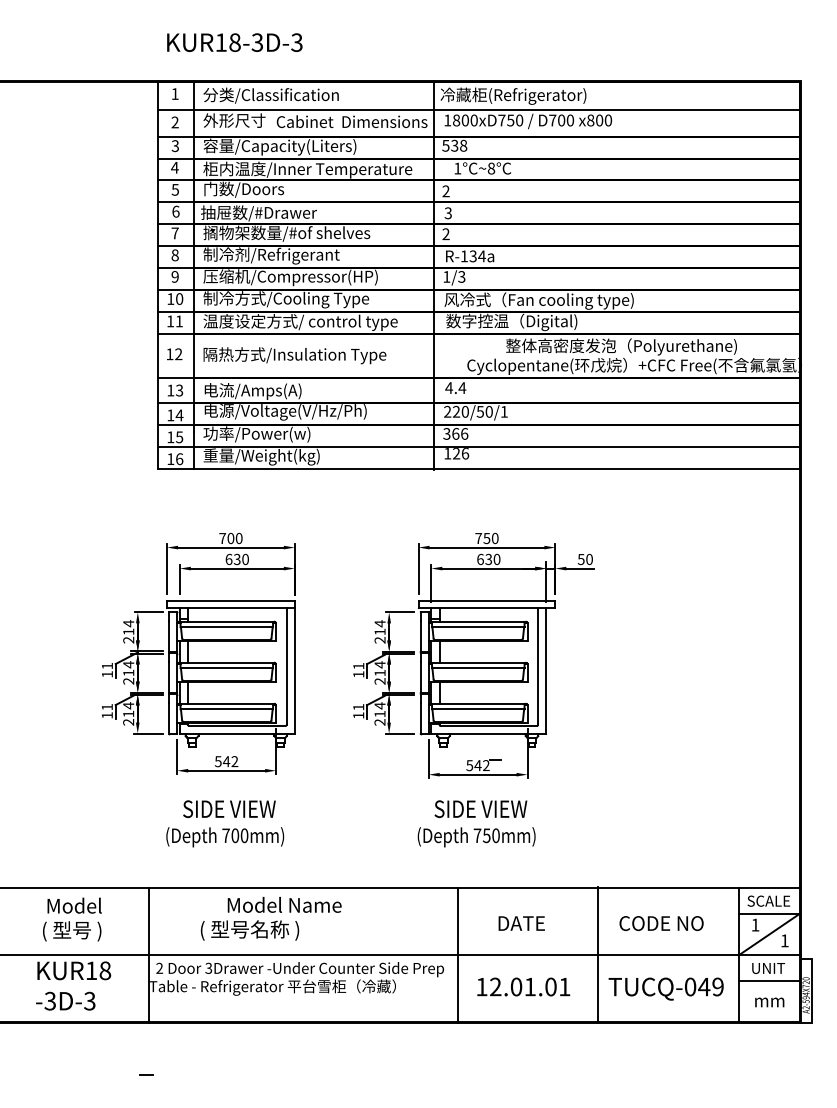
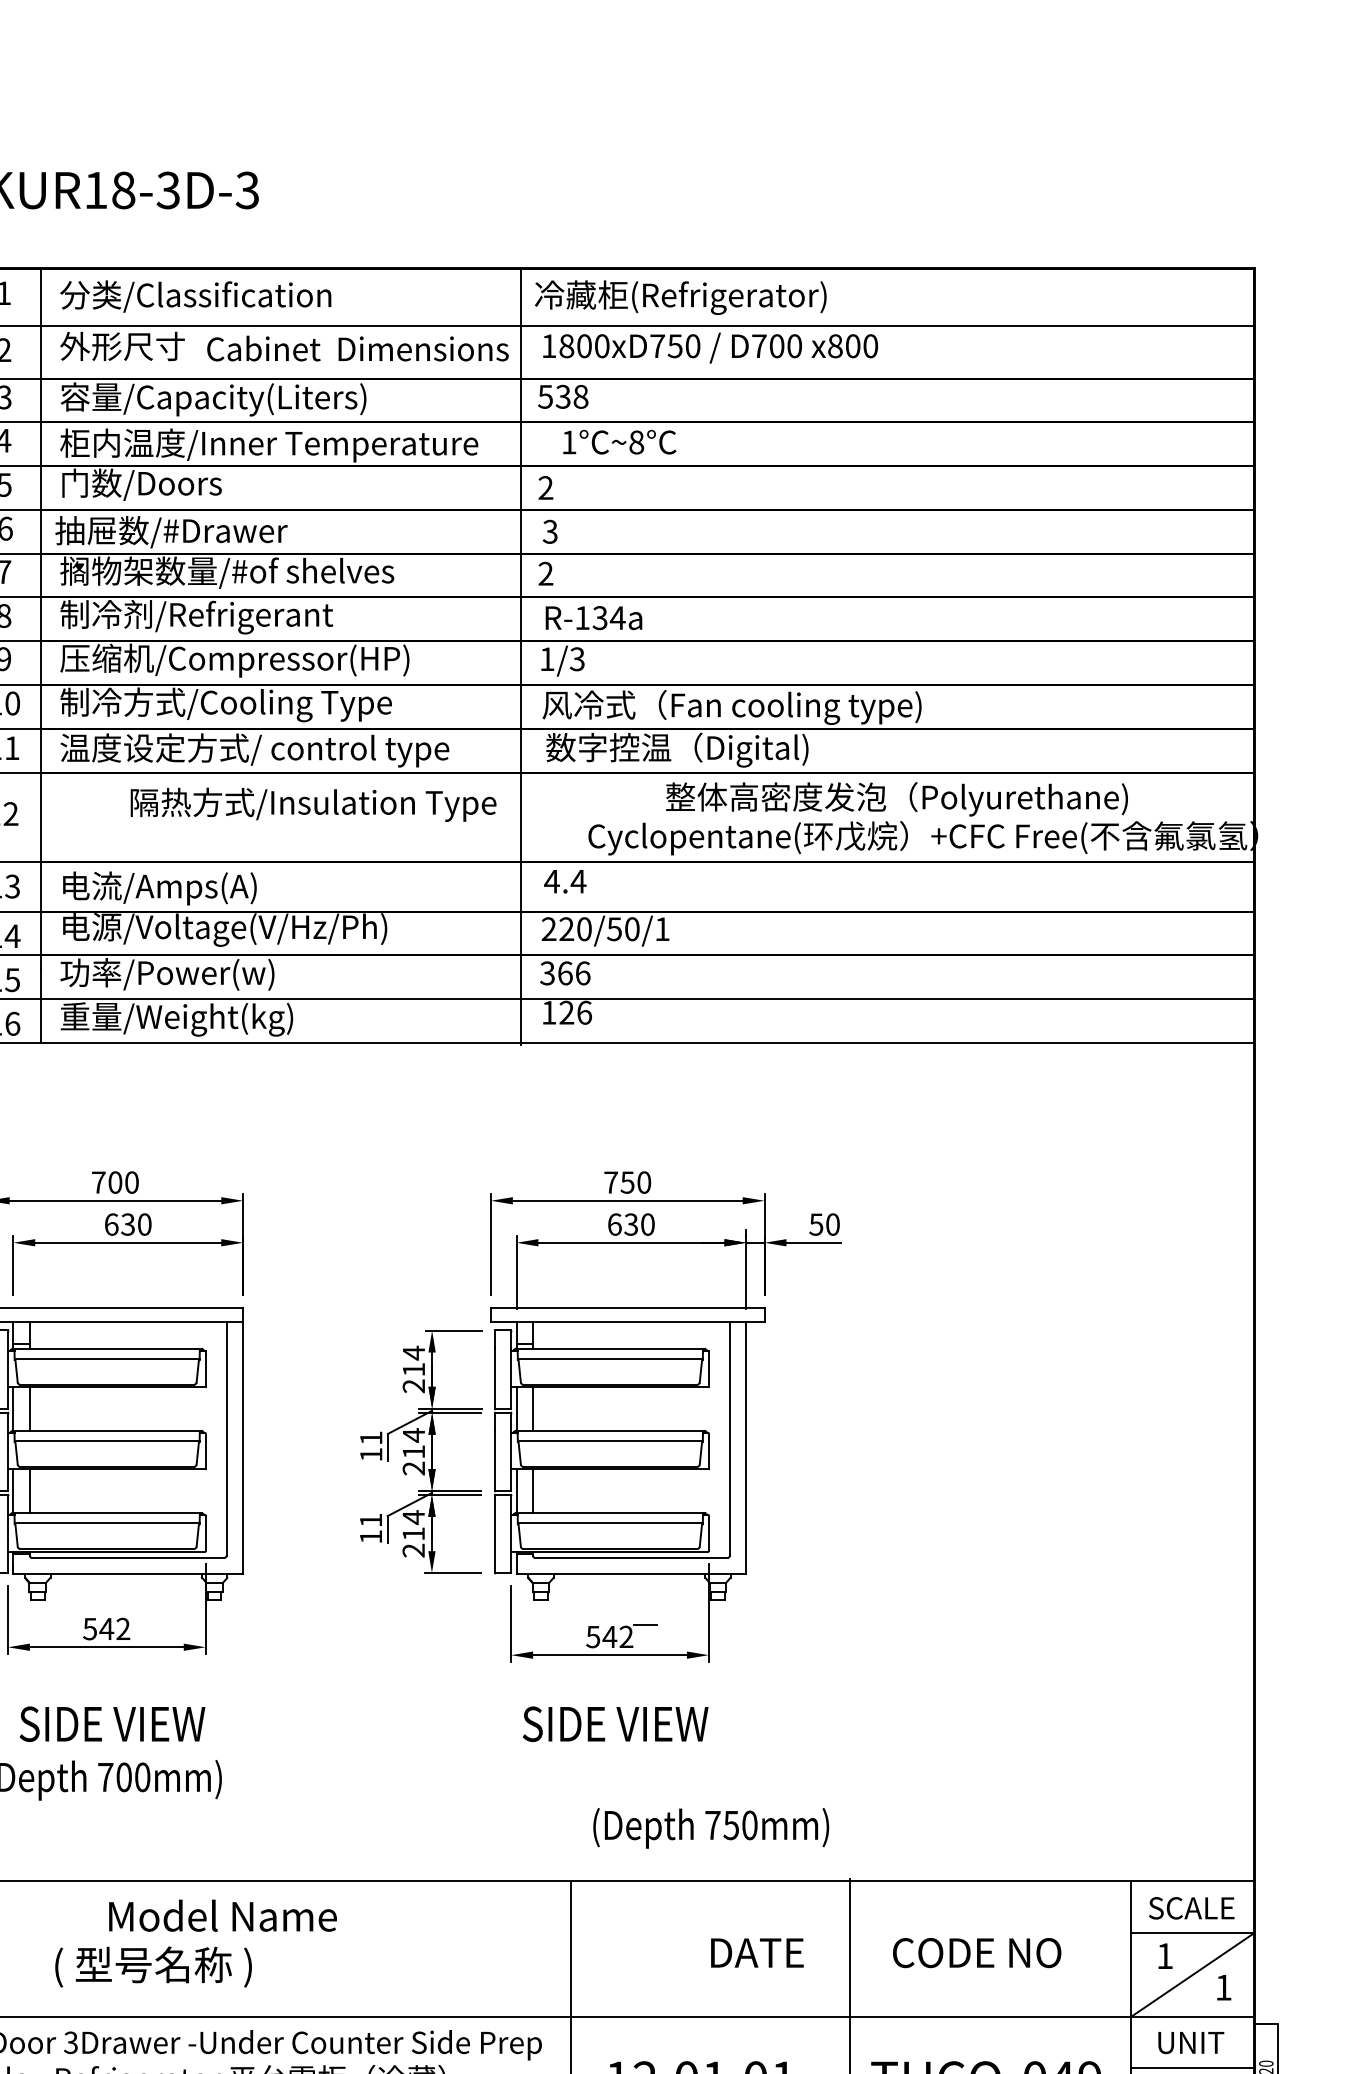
text: (294, 355) -> (312, 804), moved
text: (476, 837) -> (710, 1828), moved
text: (521, 923) -> (756, 1952), moved

